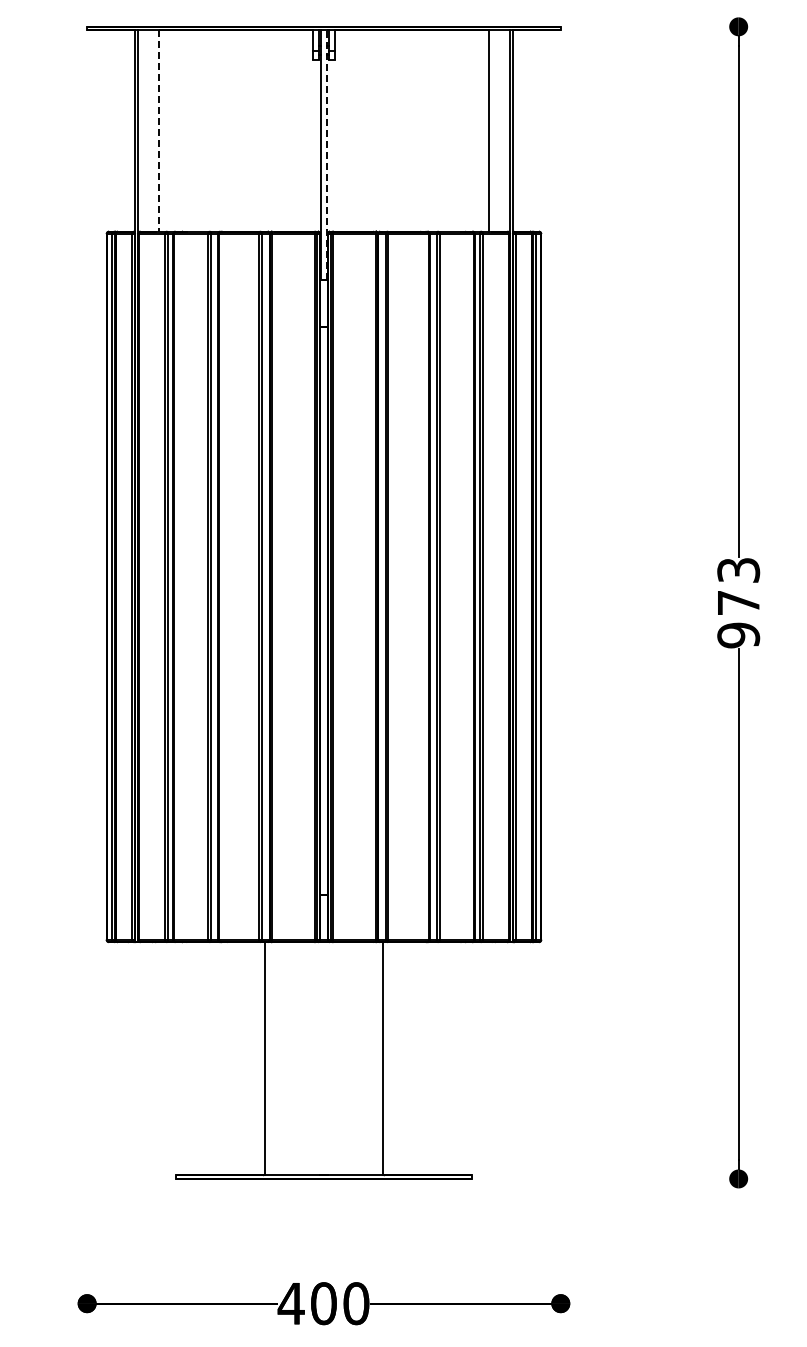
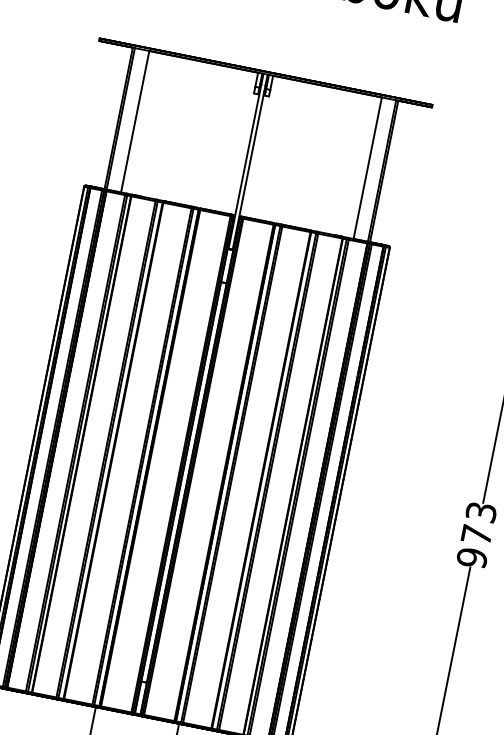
line: (158, 131) -> (135, 122), dashed -> solid
line: (326, 154) -> (249, 161), dashed -> solid

